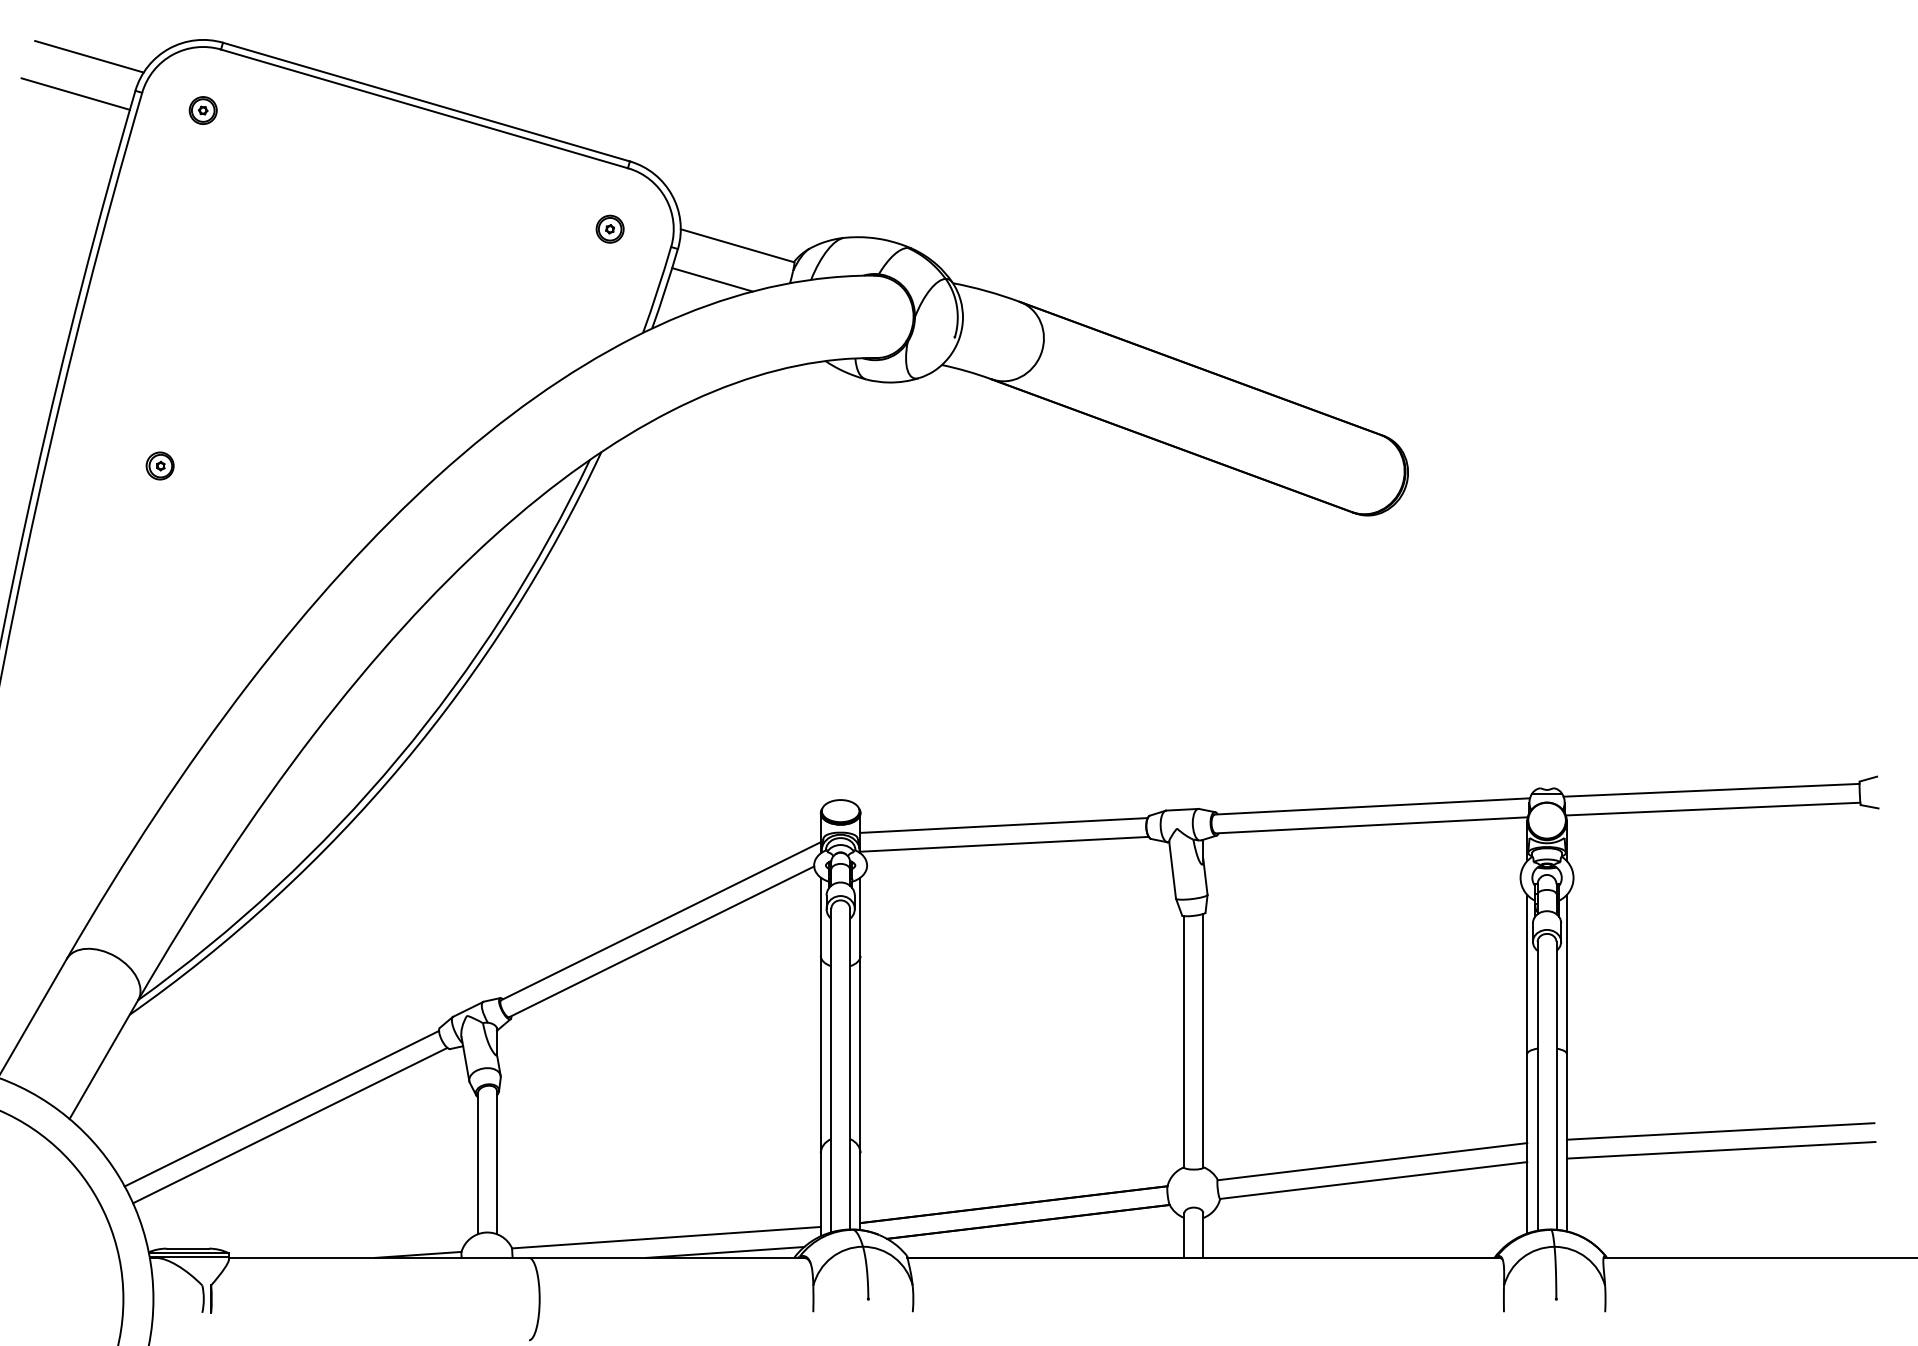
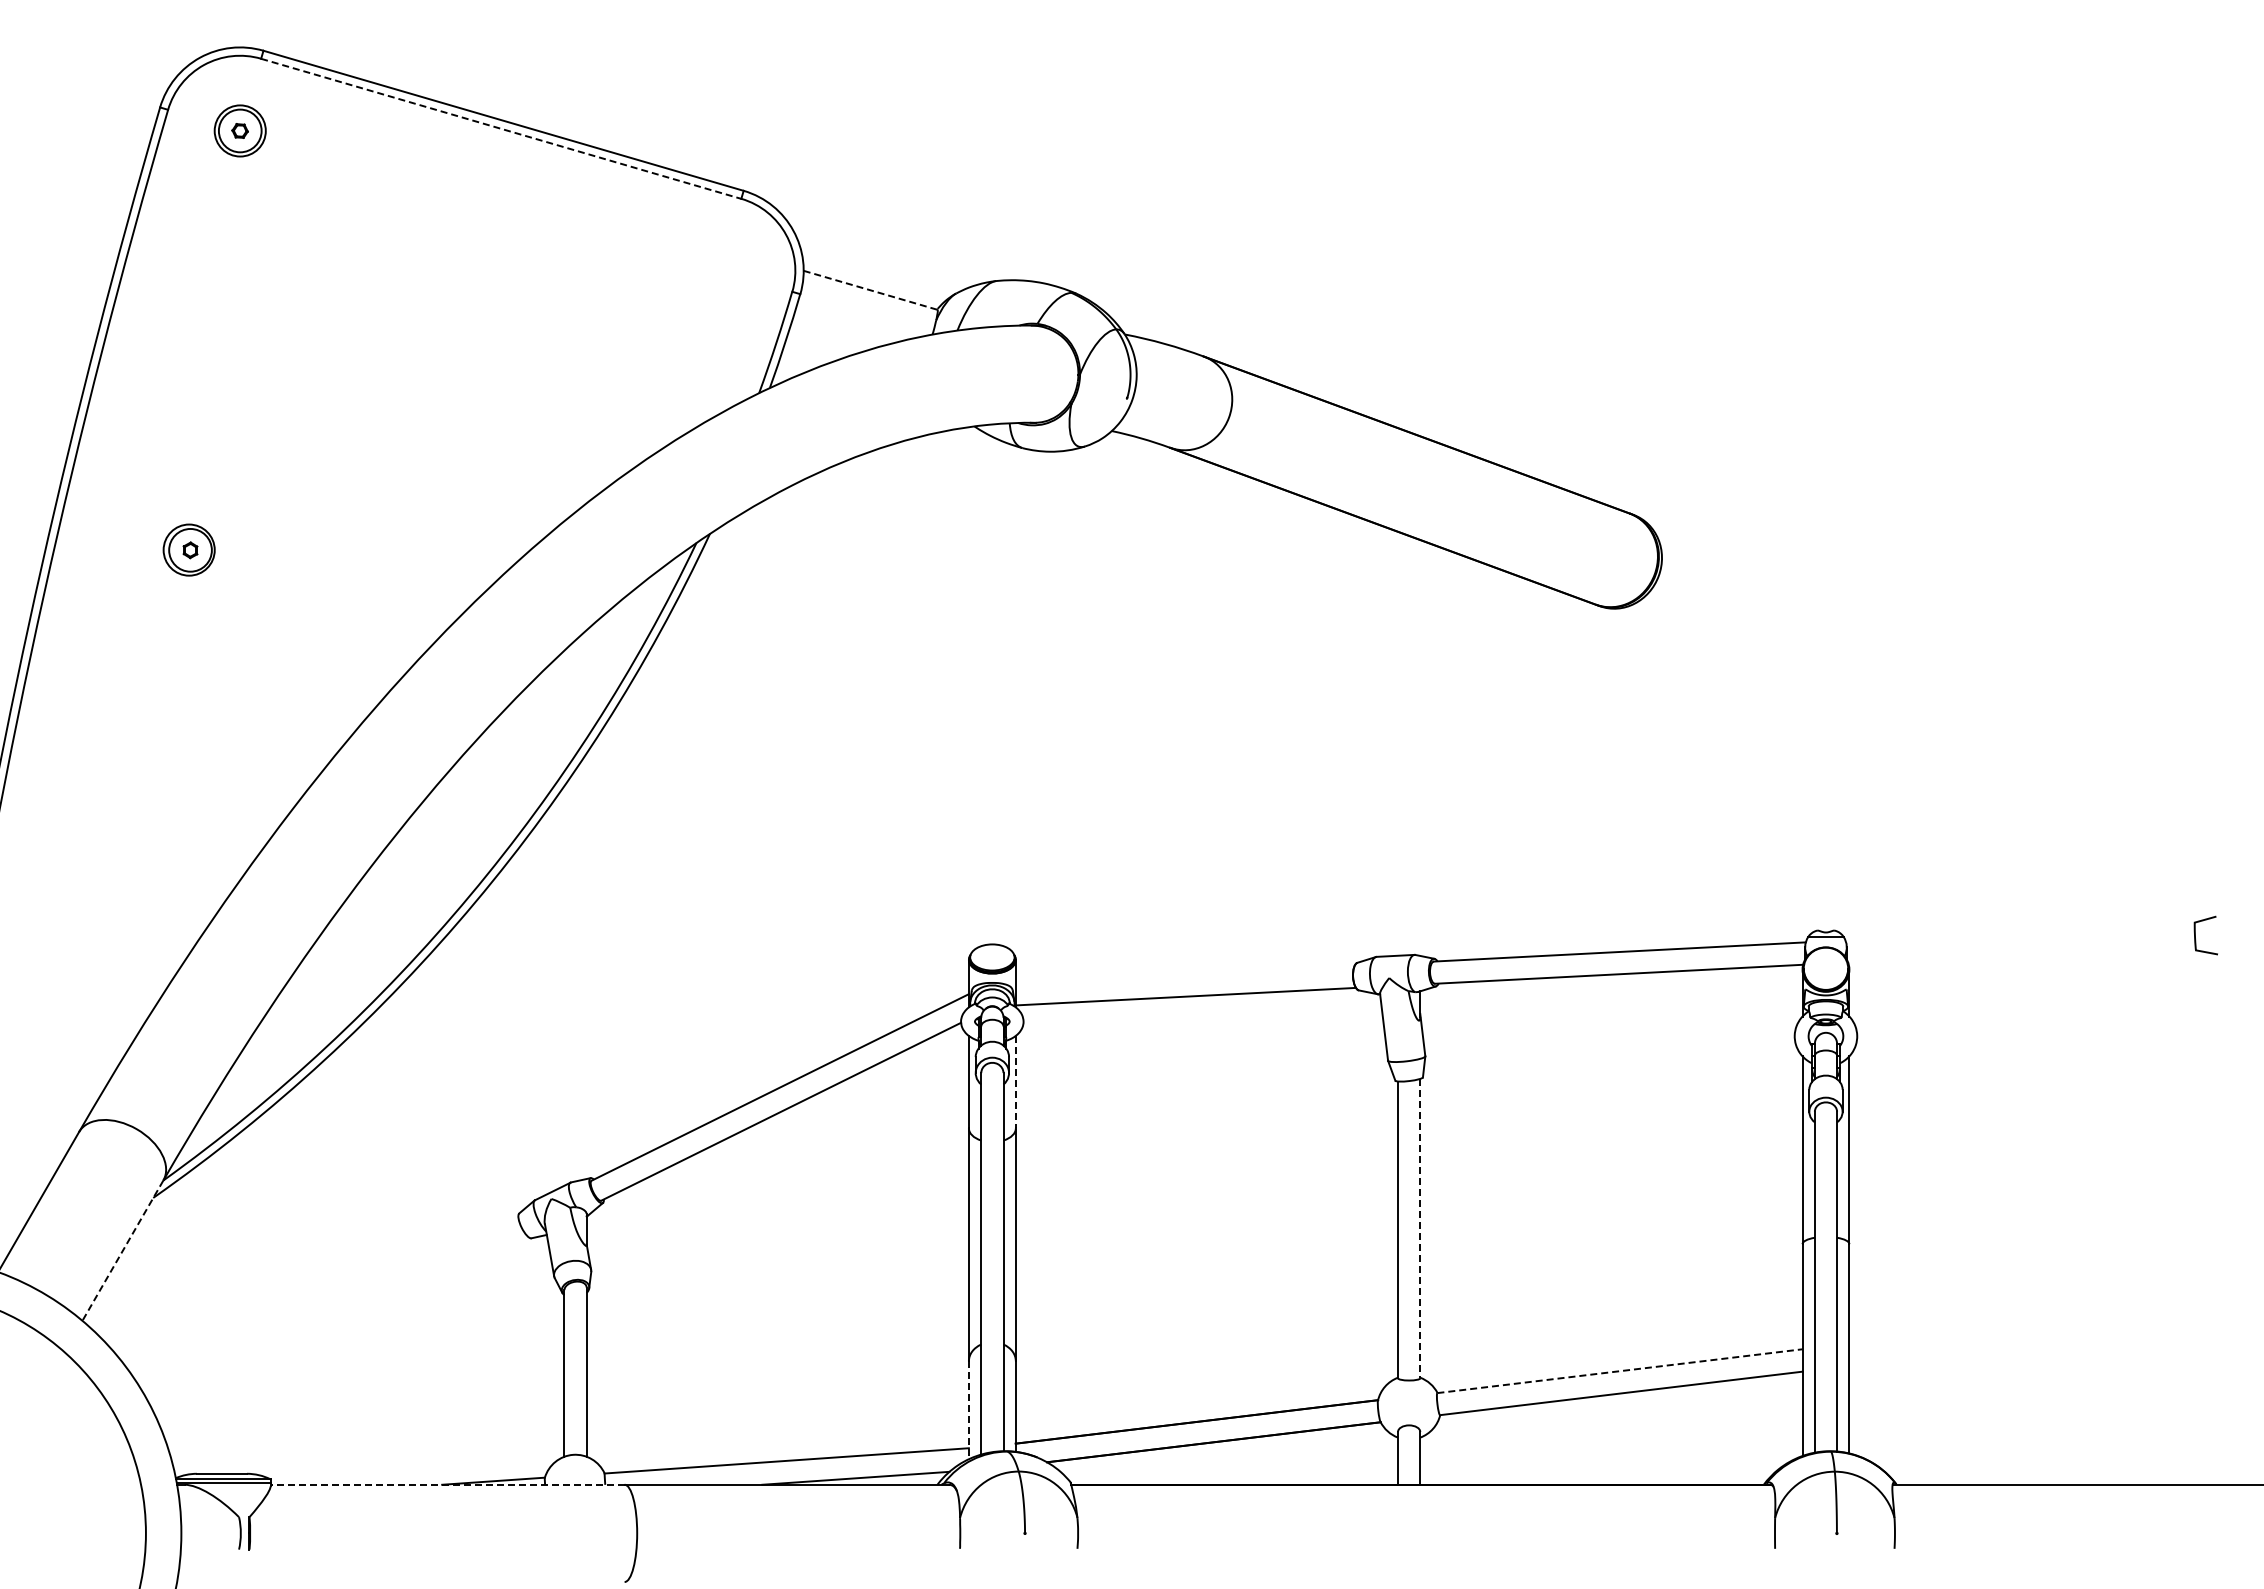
line: (89, 56) -> (105, 66), removed
line: (75, 93) -> (89, 110), removed
line: (424, 108) -> (501, 128), solid -> dashed
part: (202, 110) -> (239, 130), size x1.6
part: (610, 228) -> (720, 270), removed
line: (737, 245) -> (870, 290), solid -> dashed
line: (711, 279) -> (840, 330), removed
part: (160, 466) -> (189, 550), size x1.6
line: (1711, 789) -> (2019, 932), removed
line: (1712, 808) -> (2021, 954), removed
line: (1003, 825) -> (1184, 974), removed
line: (860, 917) -> (1015, 1082), solid -> dashed
line: (1203, 1040) -> (1420, 1228), solid -> dashed
line: (103, 1059) -> (122, 1250), solid -> dashed
line: (281, 1108) -> (332, 1308), removed
line: (289, 1125) -> (342, 1328), removed
line: (1720, 1131) -> (2030, 1335), removed
line: (1721, 1150) -> (2031, 1357), removed
line: (1372, 1161) -> (1619, 1371), solid -> dashed
line: (820, 1194) -> (968, 1410), solid -> dashed
line: (378, 1257) -> (447, 1484), solid -> dashed

